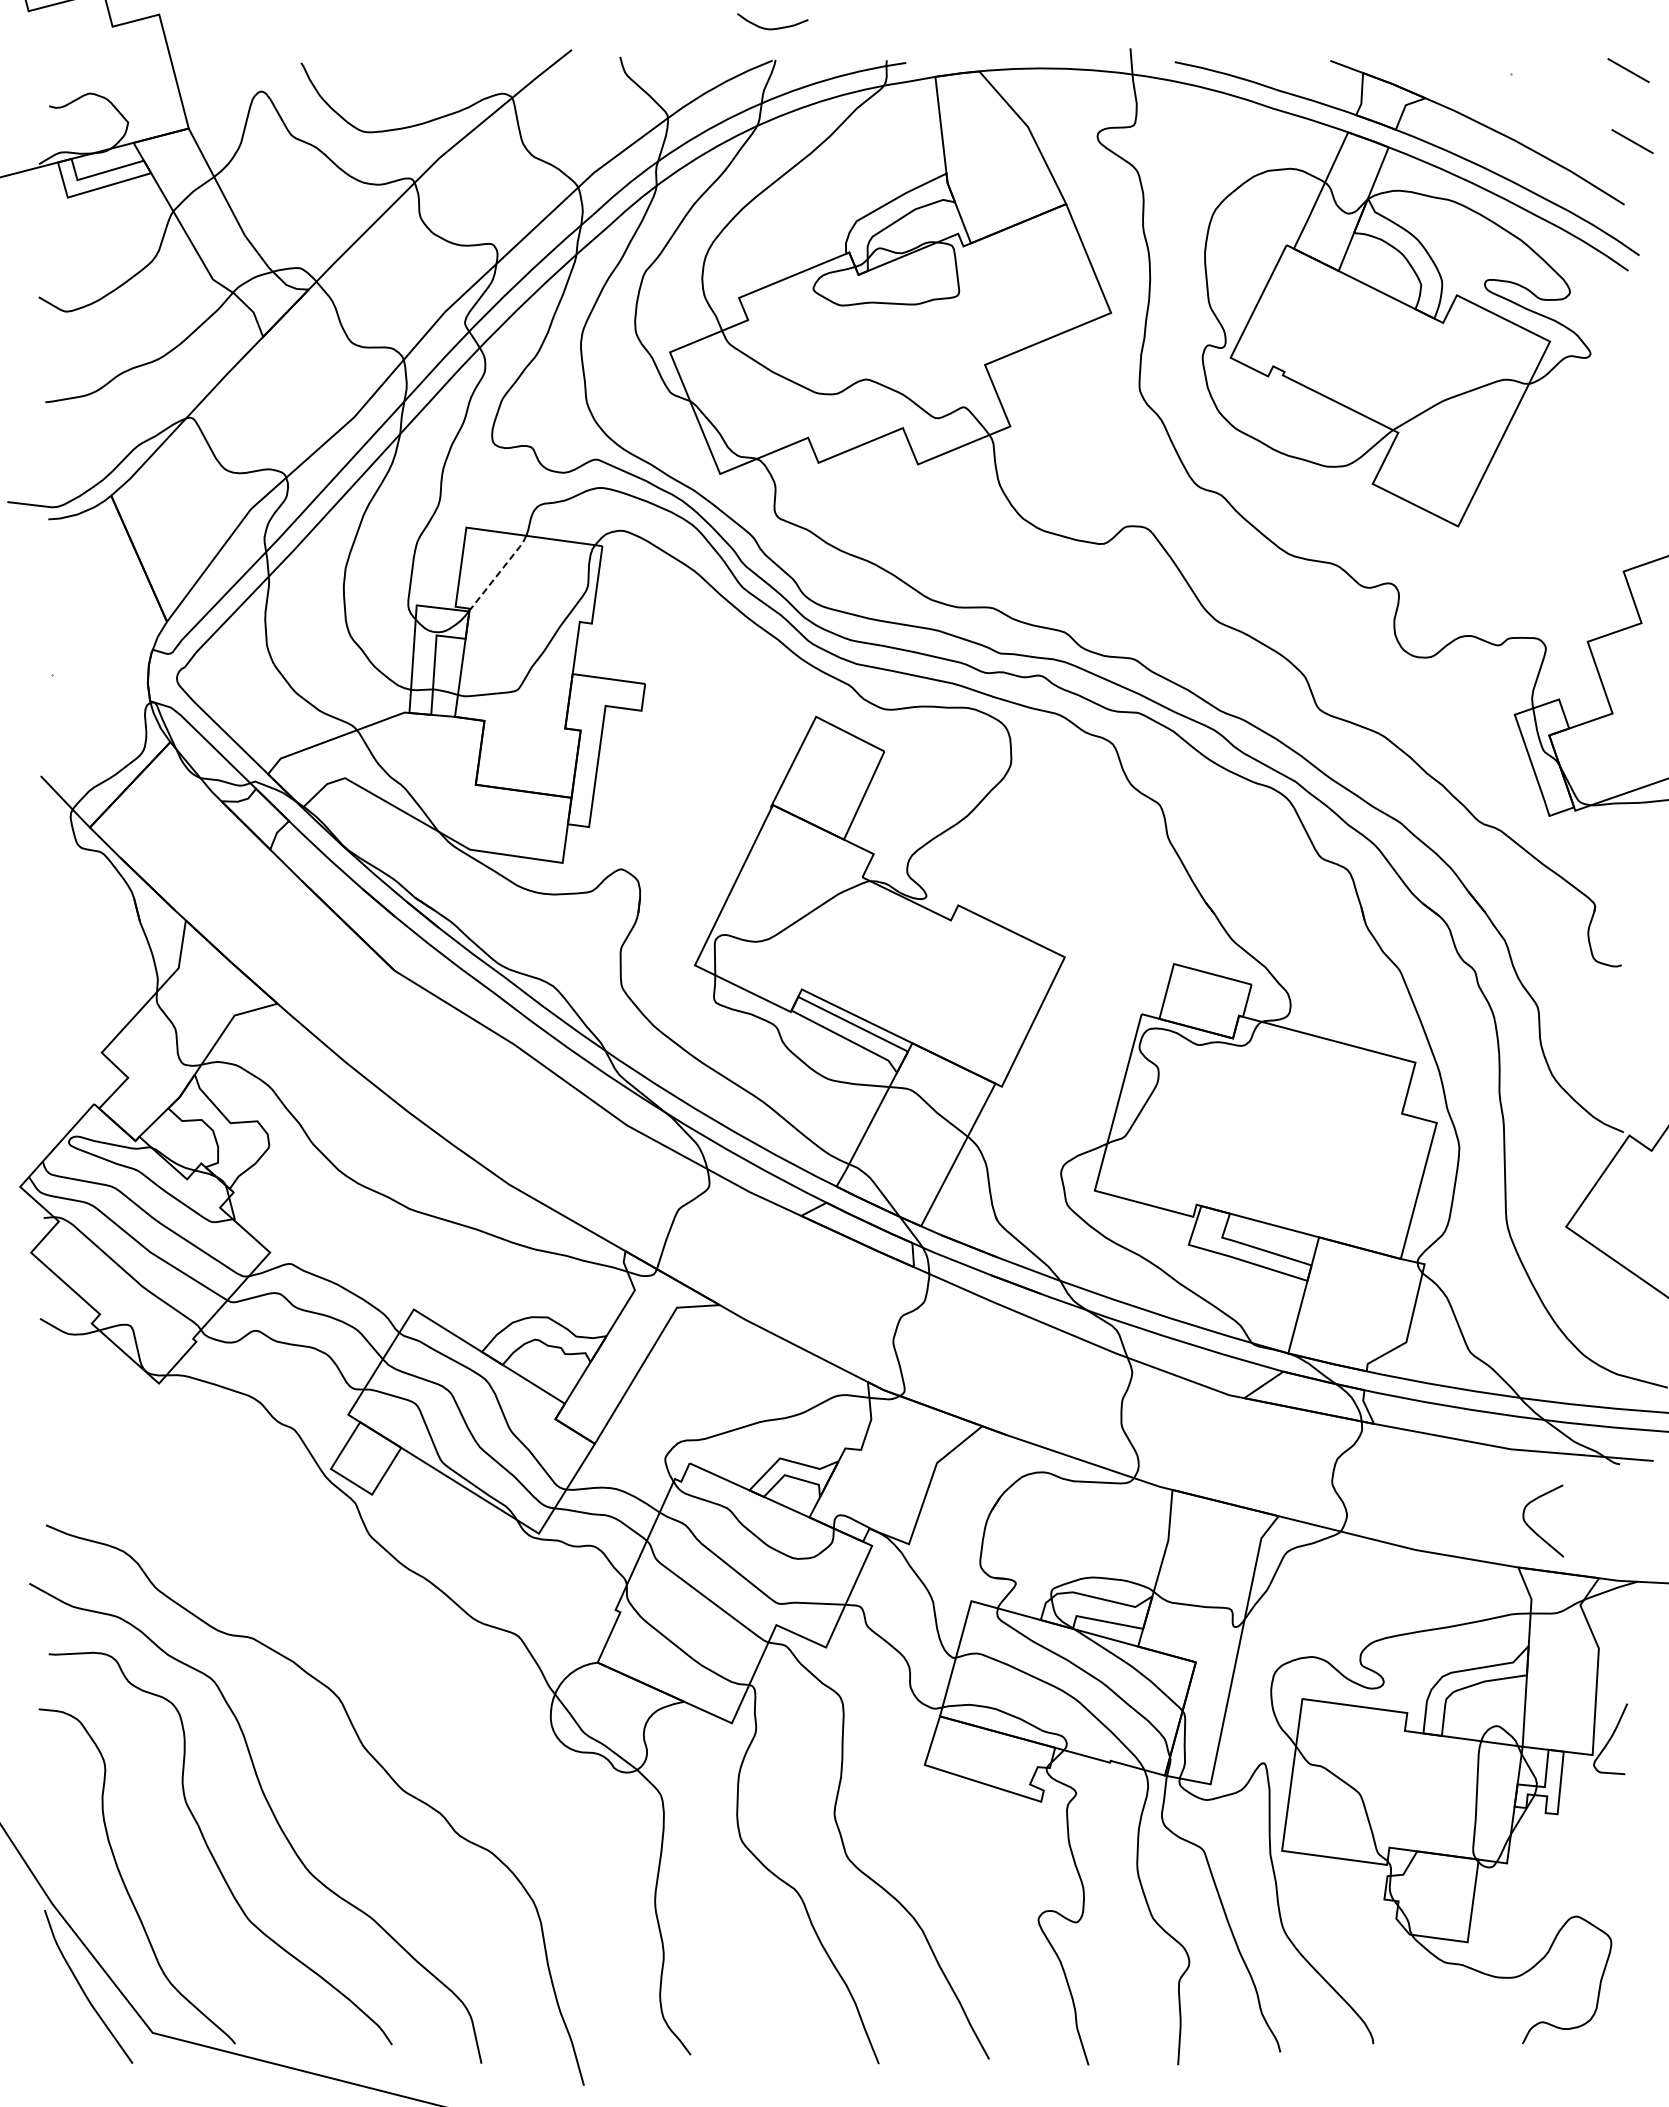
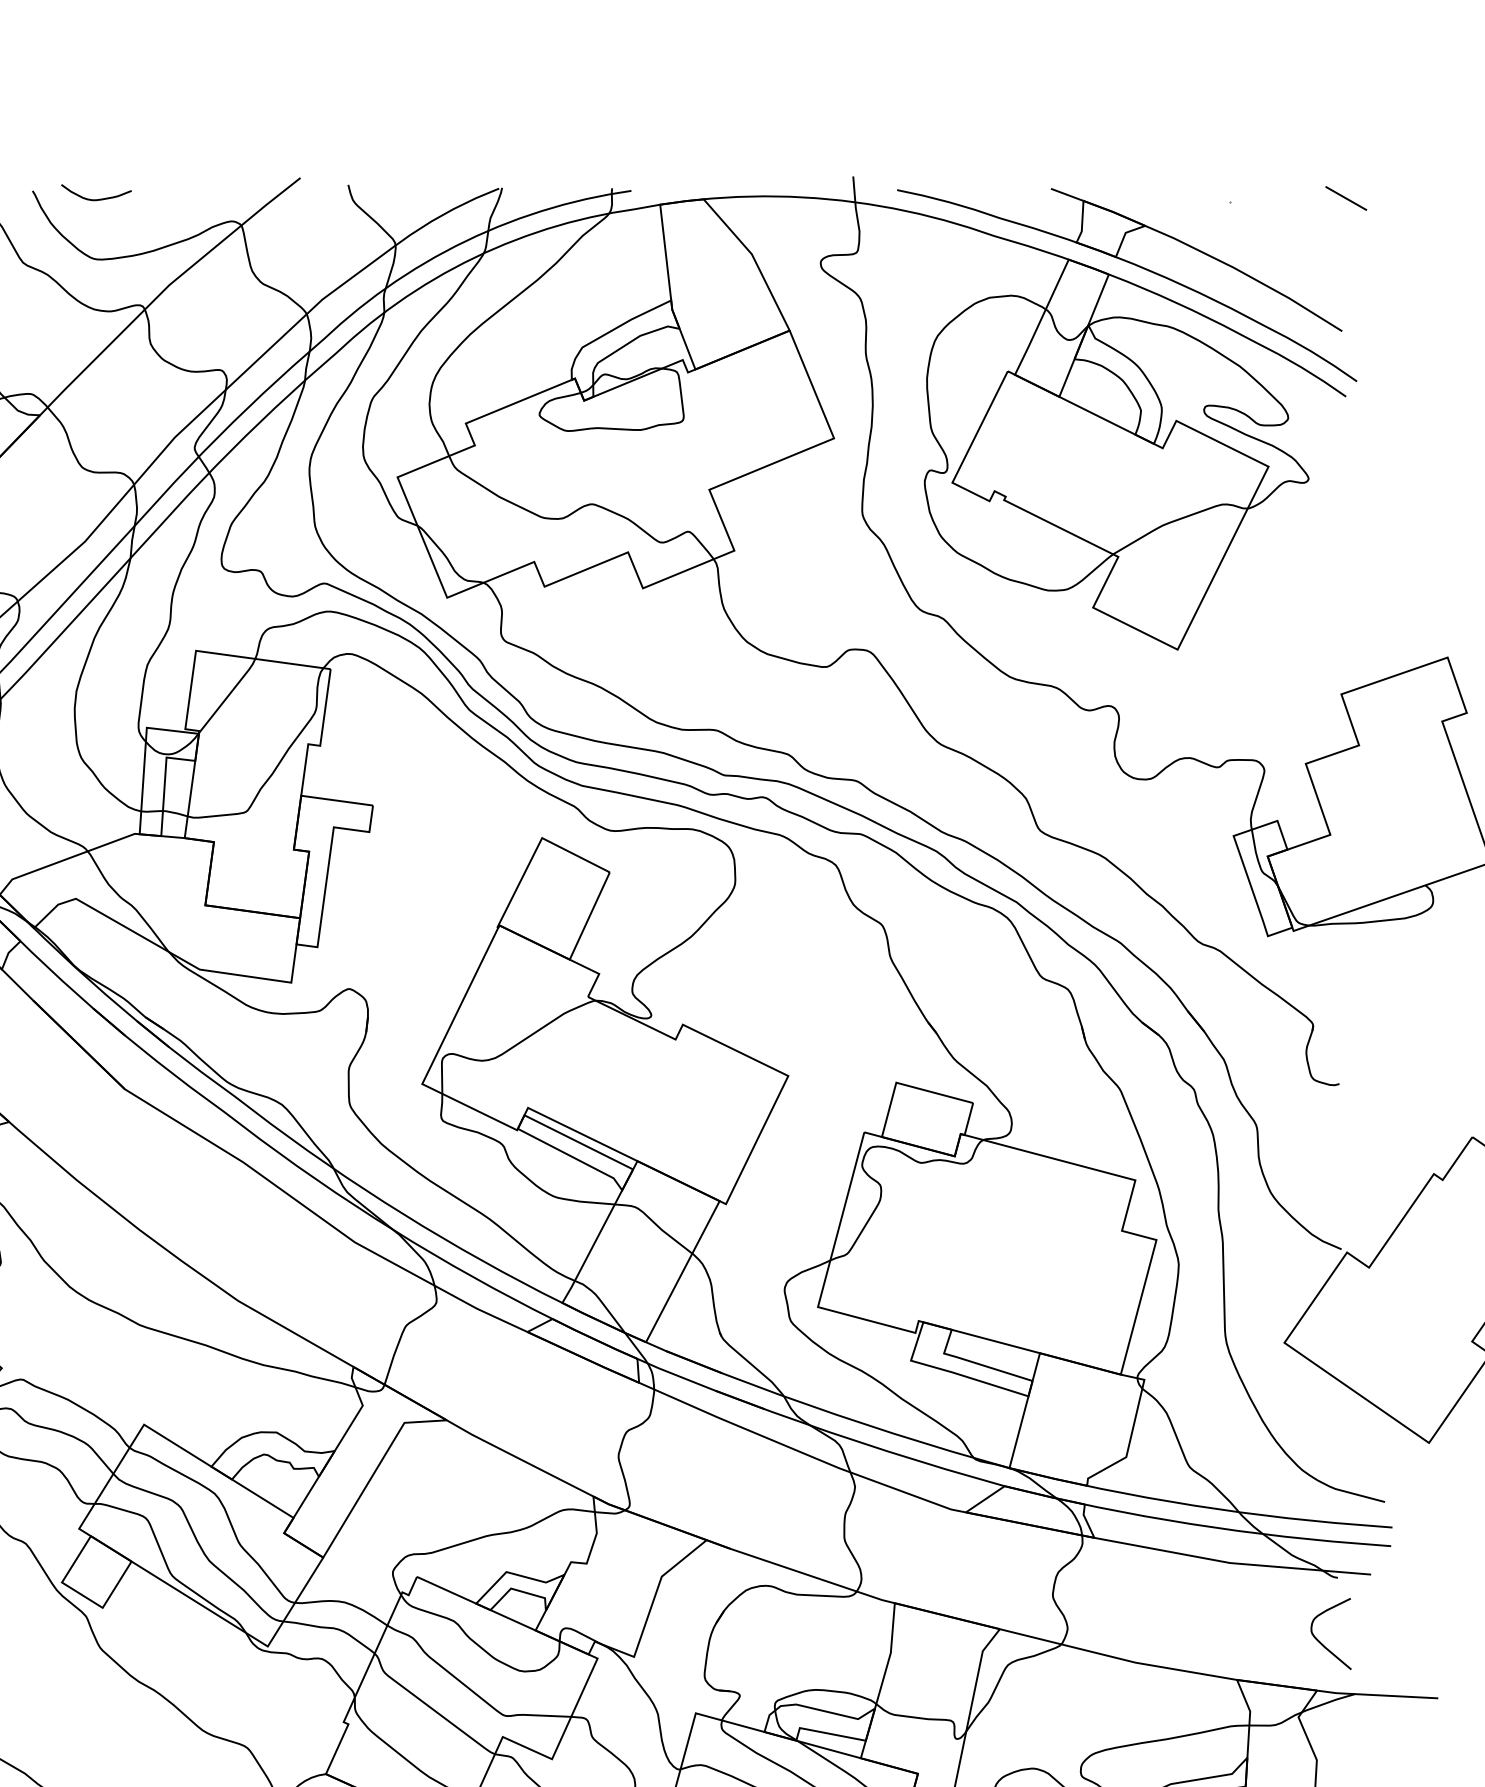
curve: (772, 28) -> (96, 199), moved
line: (1632, 141) -> (1350, 268), removed
line: (499, 573) -> (228, 696), dashed -> solid
curve: (1533, 1529) -> (1321, 1642), moved

